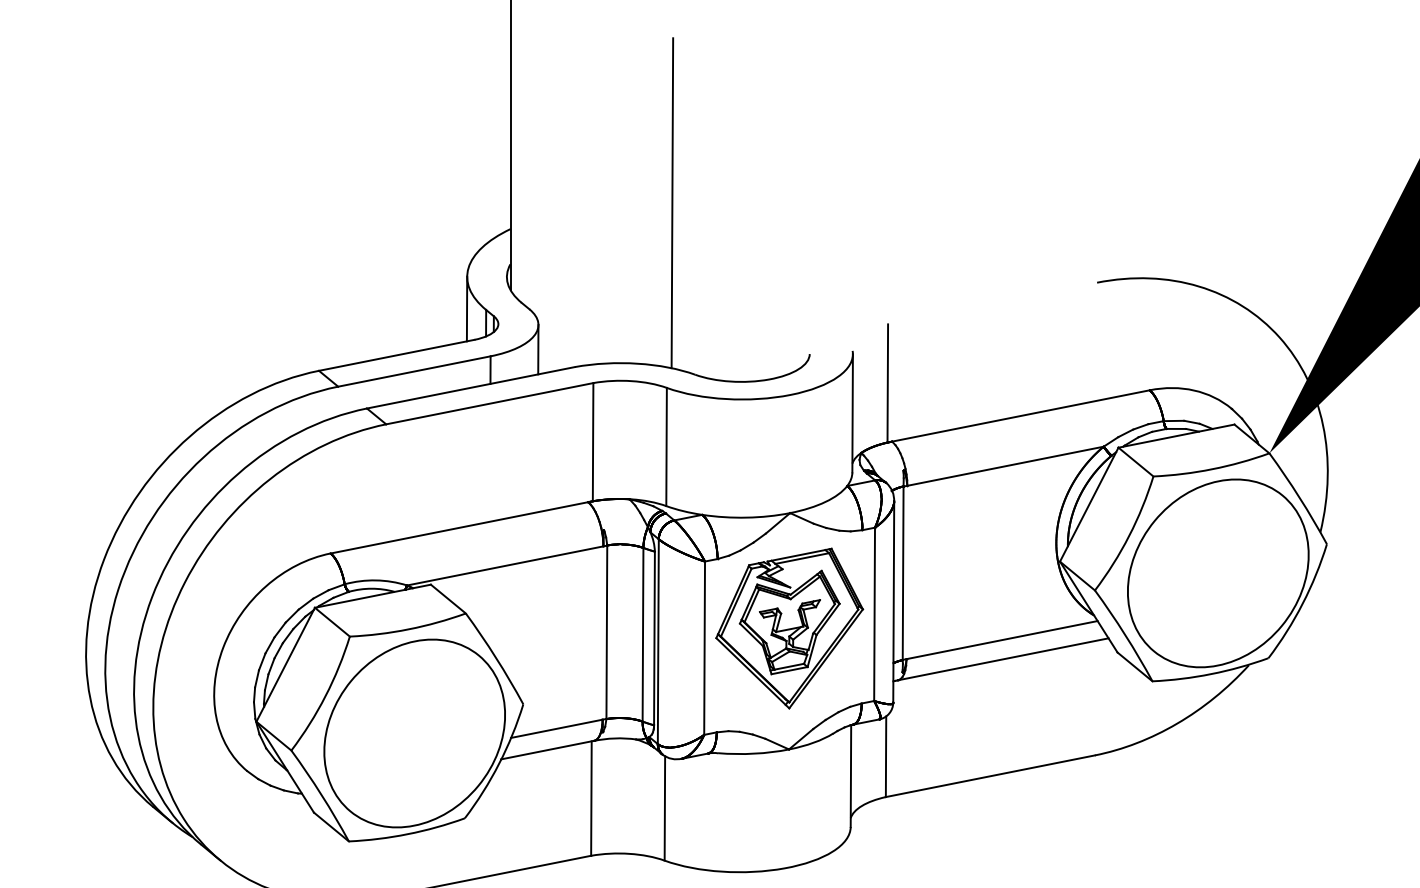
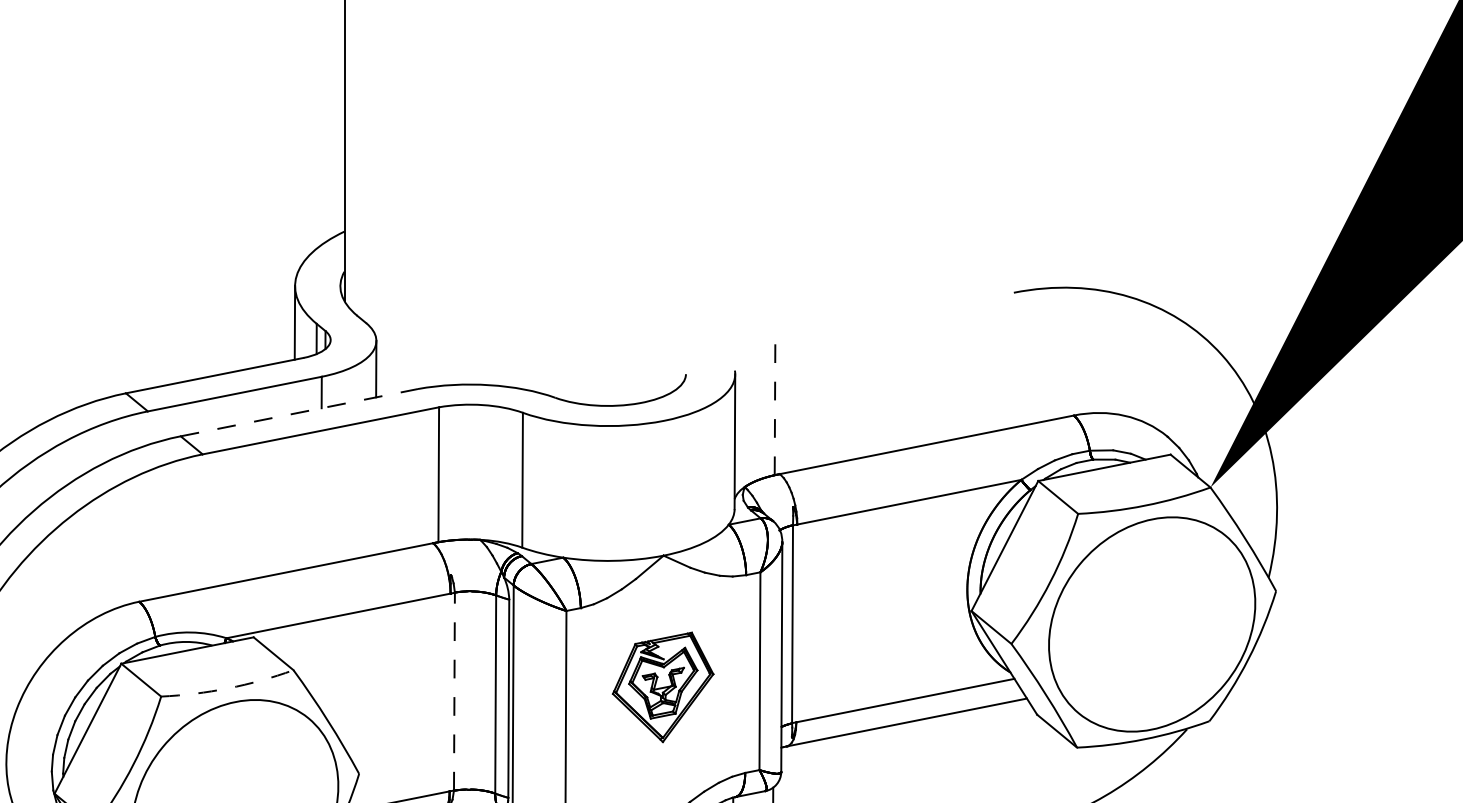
line: (672, 203) -> (529, 202), removed
line: (887, 382) -> (774, 406), solid -> dashed
line: (470, 387) -> (298, 412), solid -> dashed
part: (789, 628) -> (662, 687), size x0.6
arc: (408, 629) -> (228, 688), solid -> dashed
line: (606, 632) -> (454, 691), solid -> dashed

